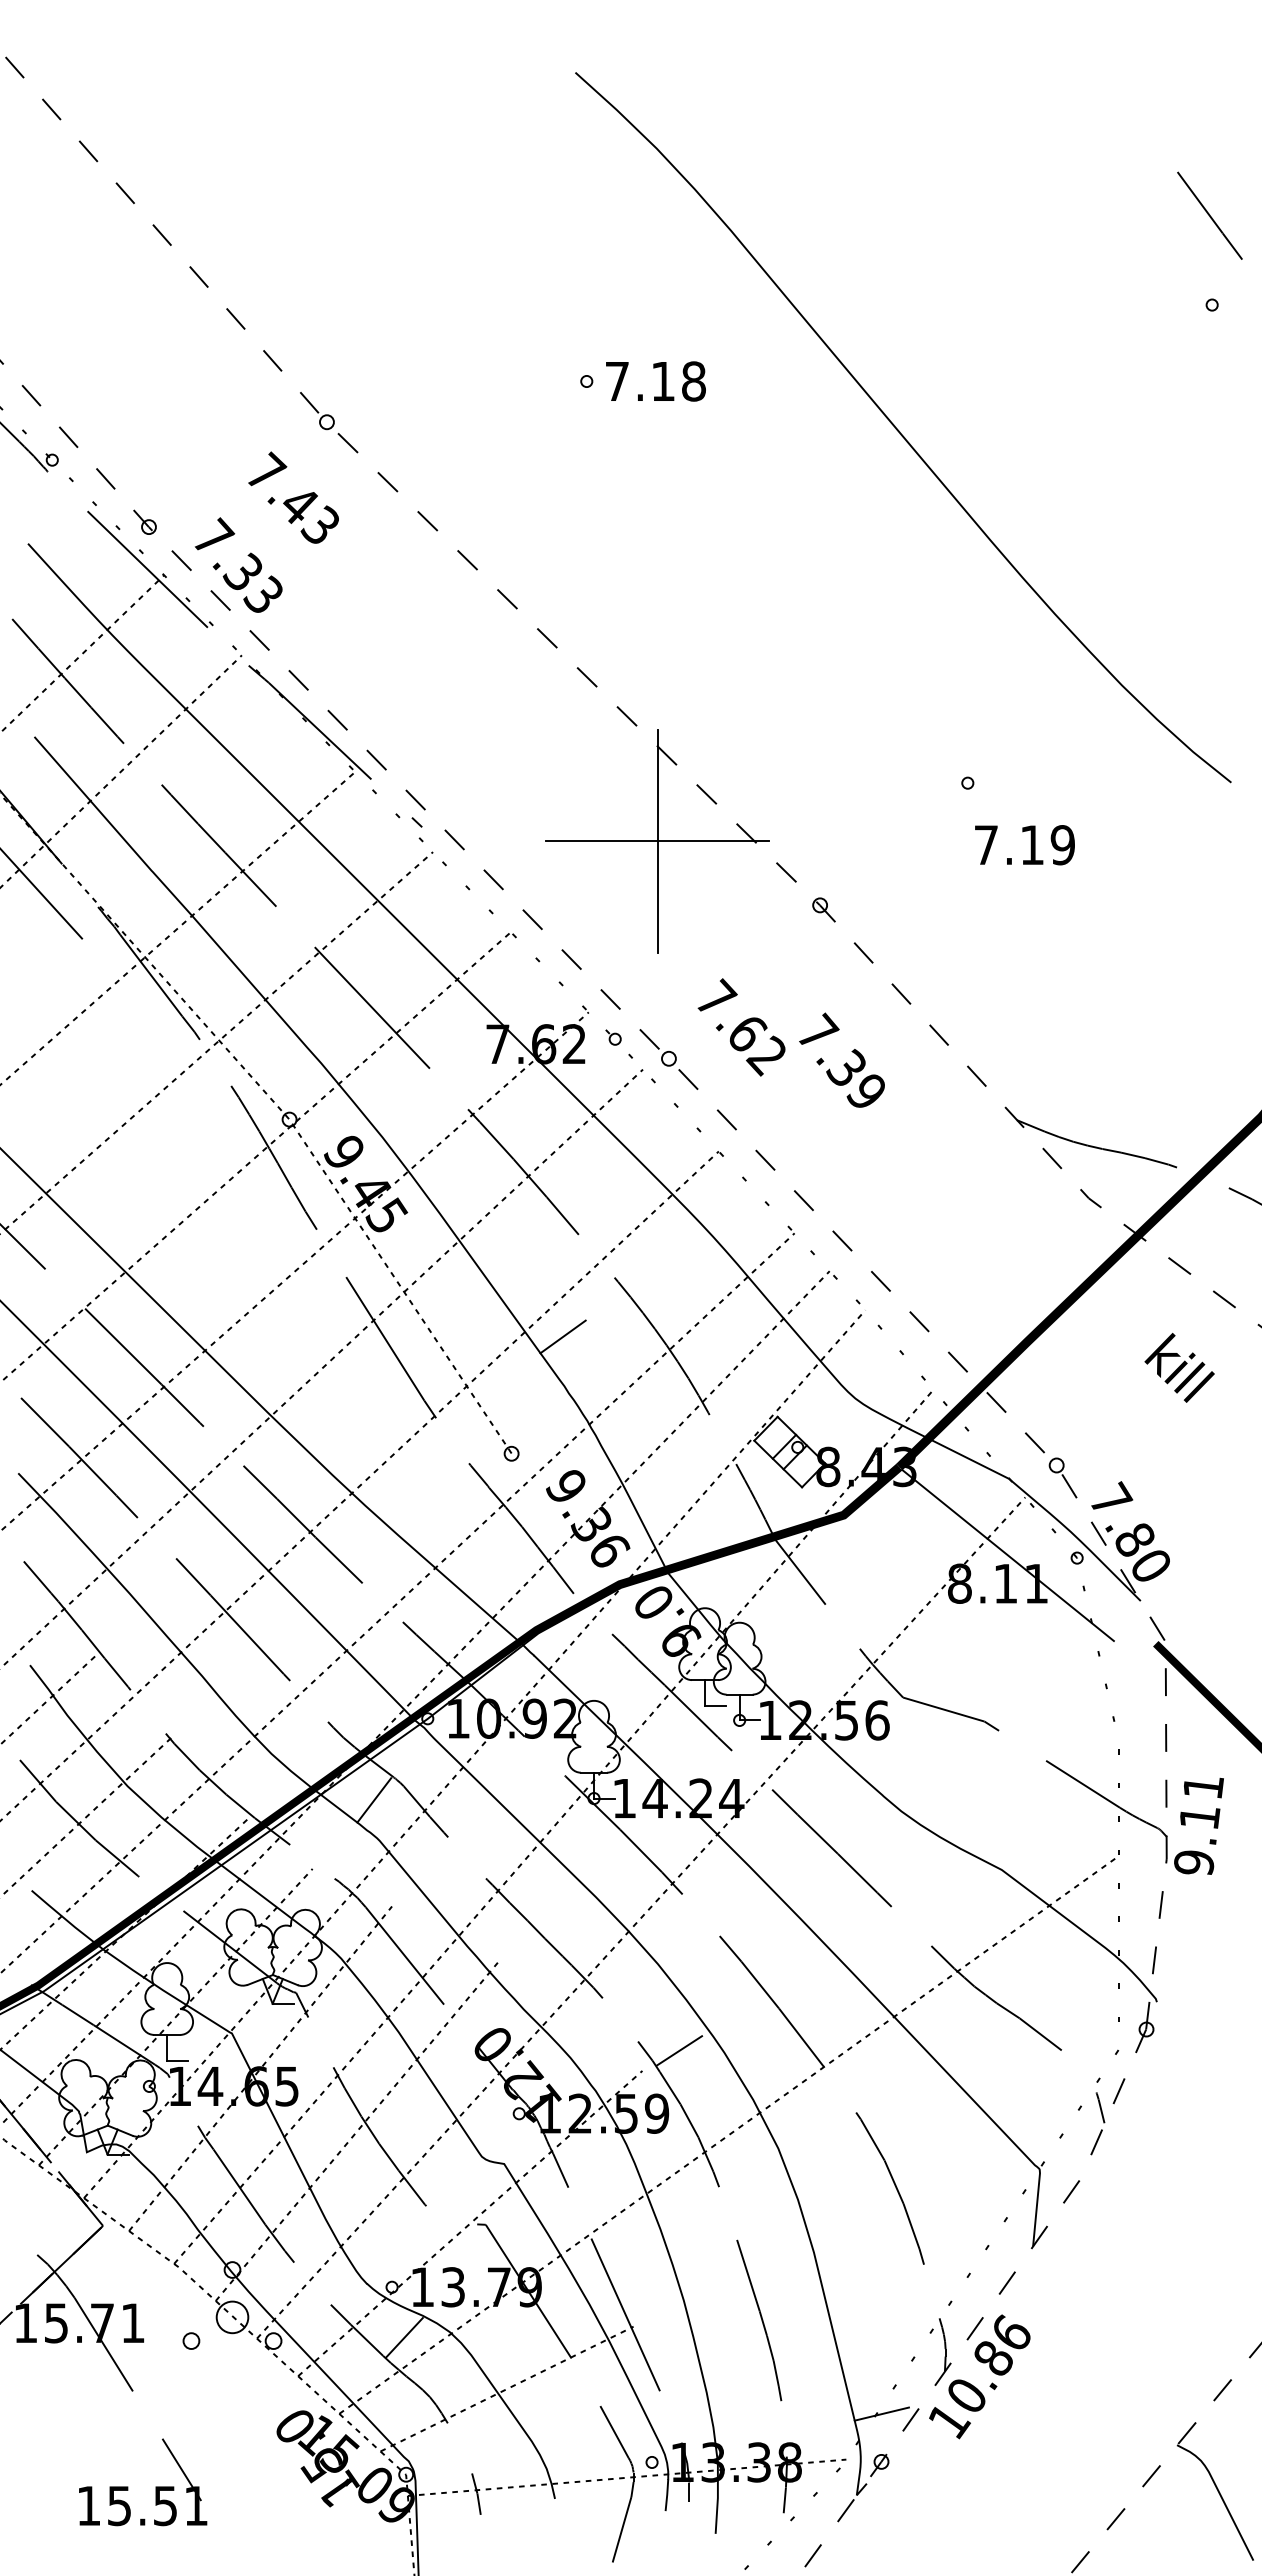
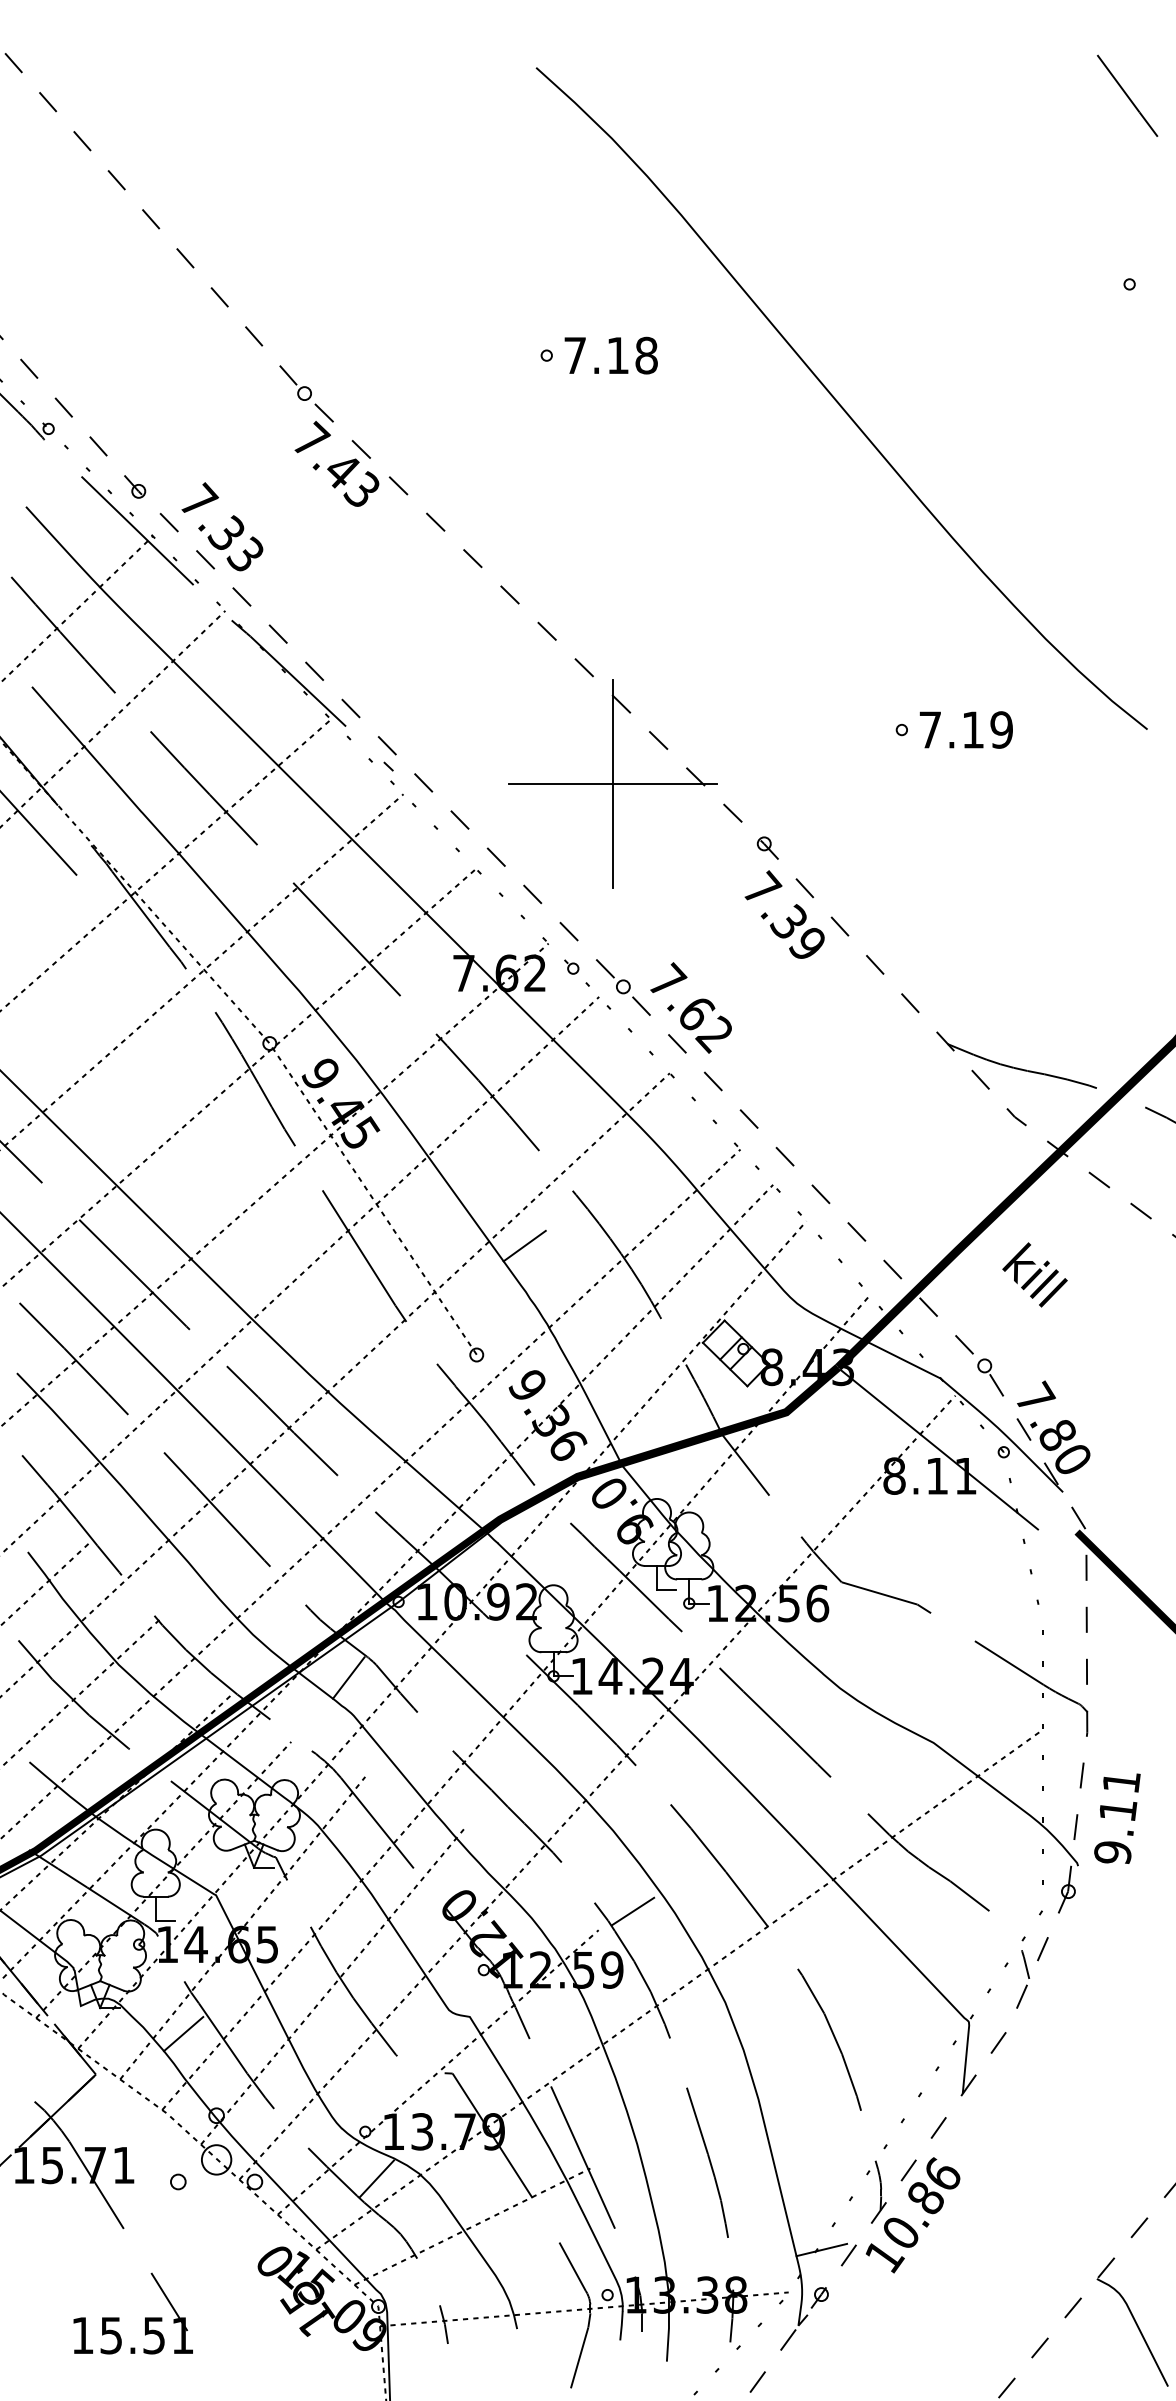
line: (1209, 215) -> (1127, 95), moved
text: (293, 497) -> (336, 463), moved
text: (1024, 845) -> (965, 730), moved
text: (741, 1027) -> (690, 1008), moved
text: (841, 1059) -> (784, 913), moved
text: (1179, 1367) -> (1034, 1274), moved
text: (1198, 1825) -> (1116, 1817), moved
line: (197, 2182) -> (183, 2034), added

